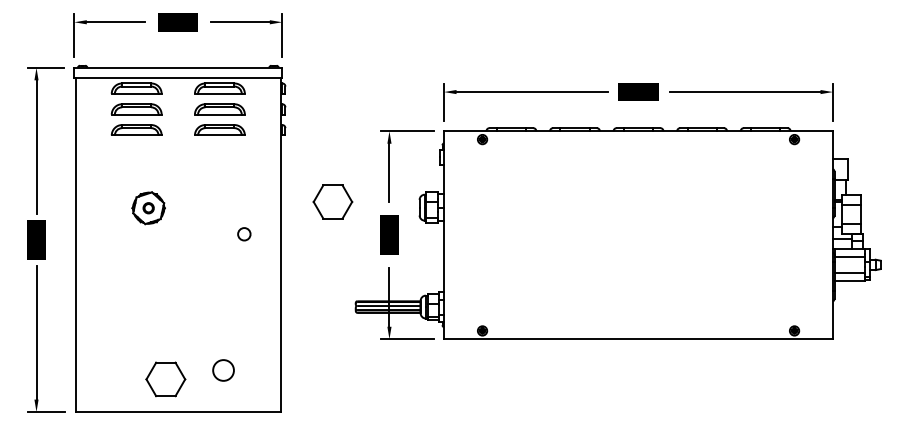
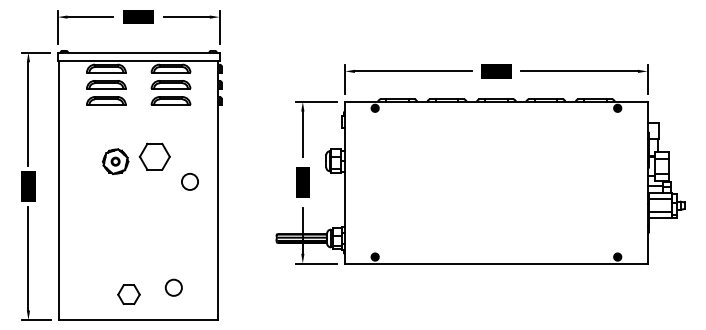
part: (332, 201) -> (154, 156), moved
circle: (243, 233) -> (189, 181), size x1.67
part: (165, 379) -> (128, 294), size x0.71

